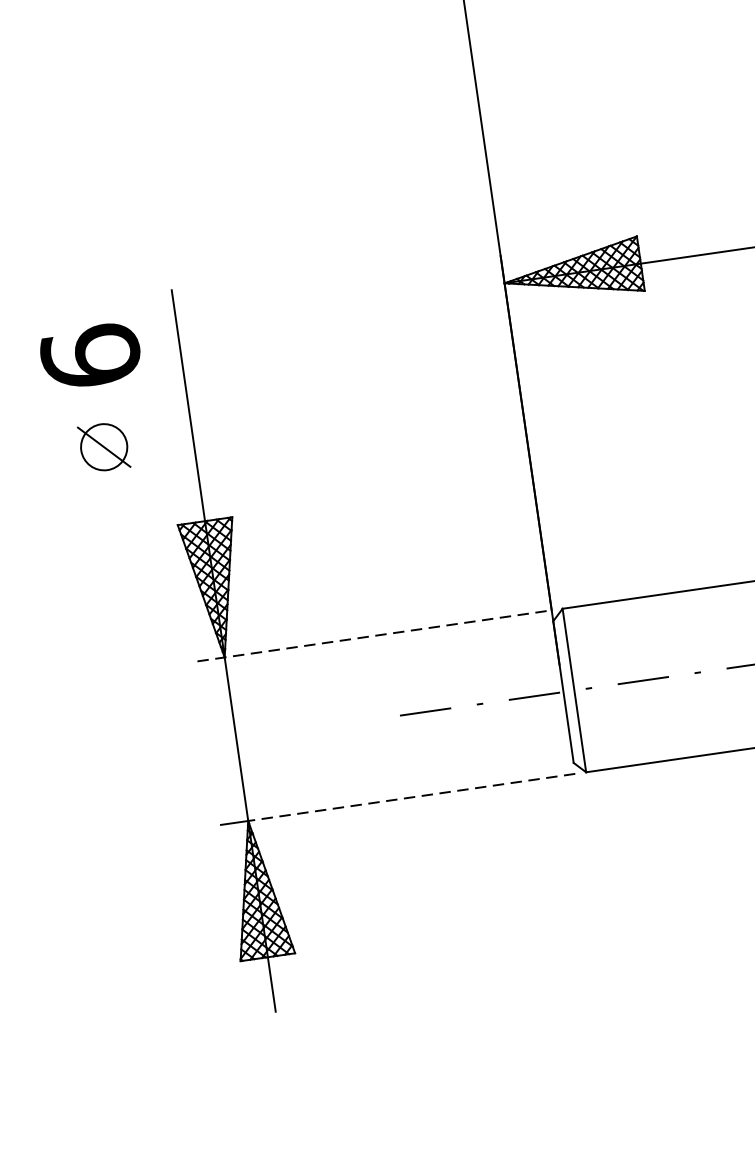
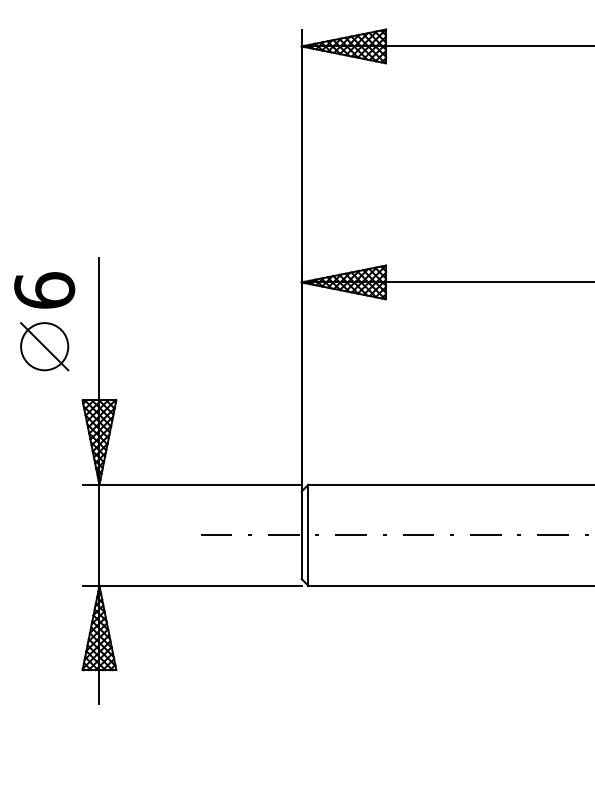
part: (103, 446) -> (44, 346), size x1.67
line: (375, 635) -> (192, 484), dashed -> solid
line: (411, 796) -> (200, 585), dashed -> solid

